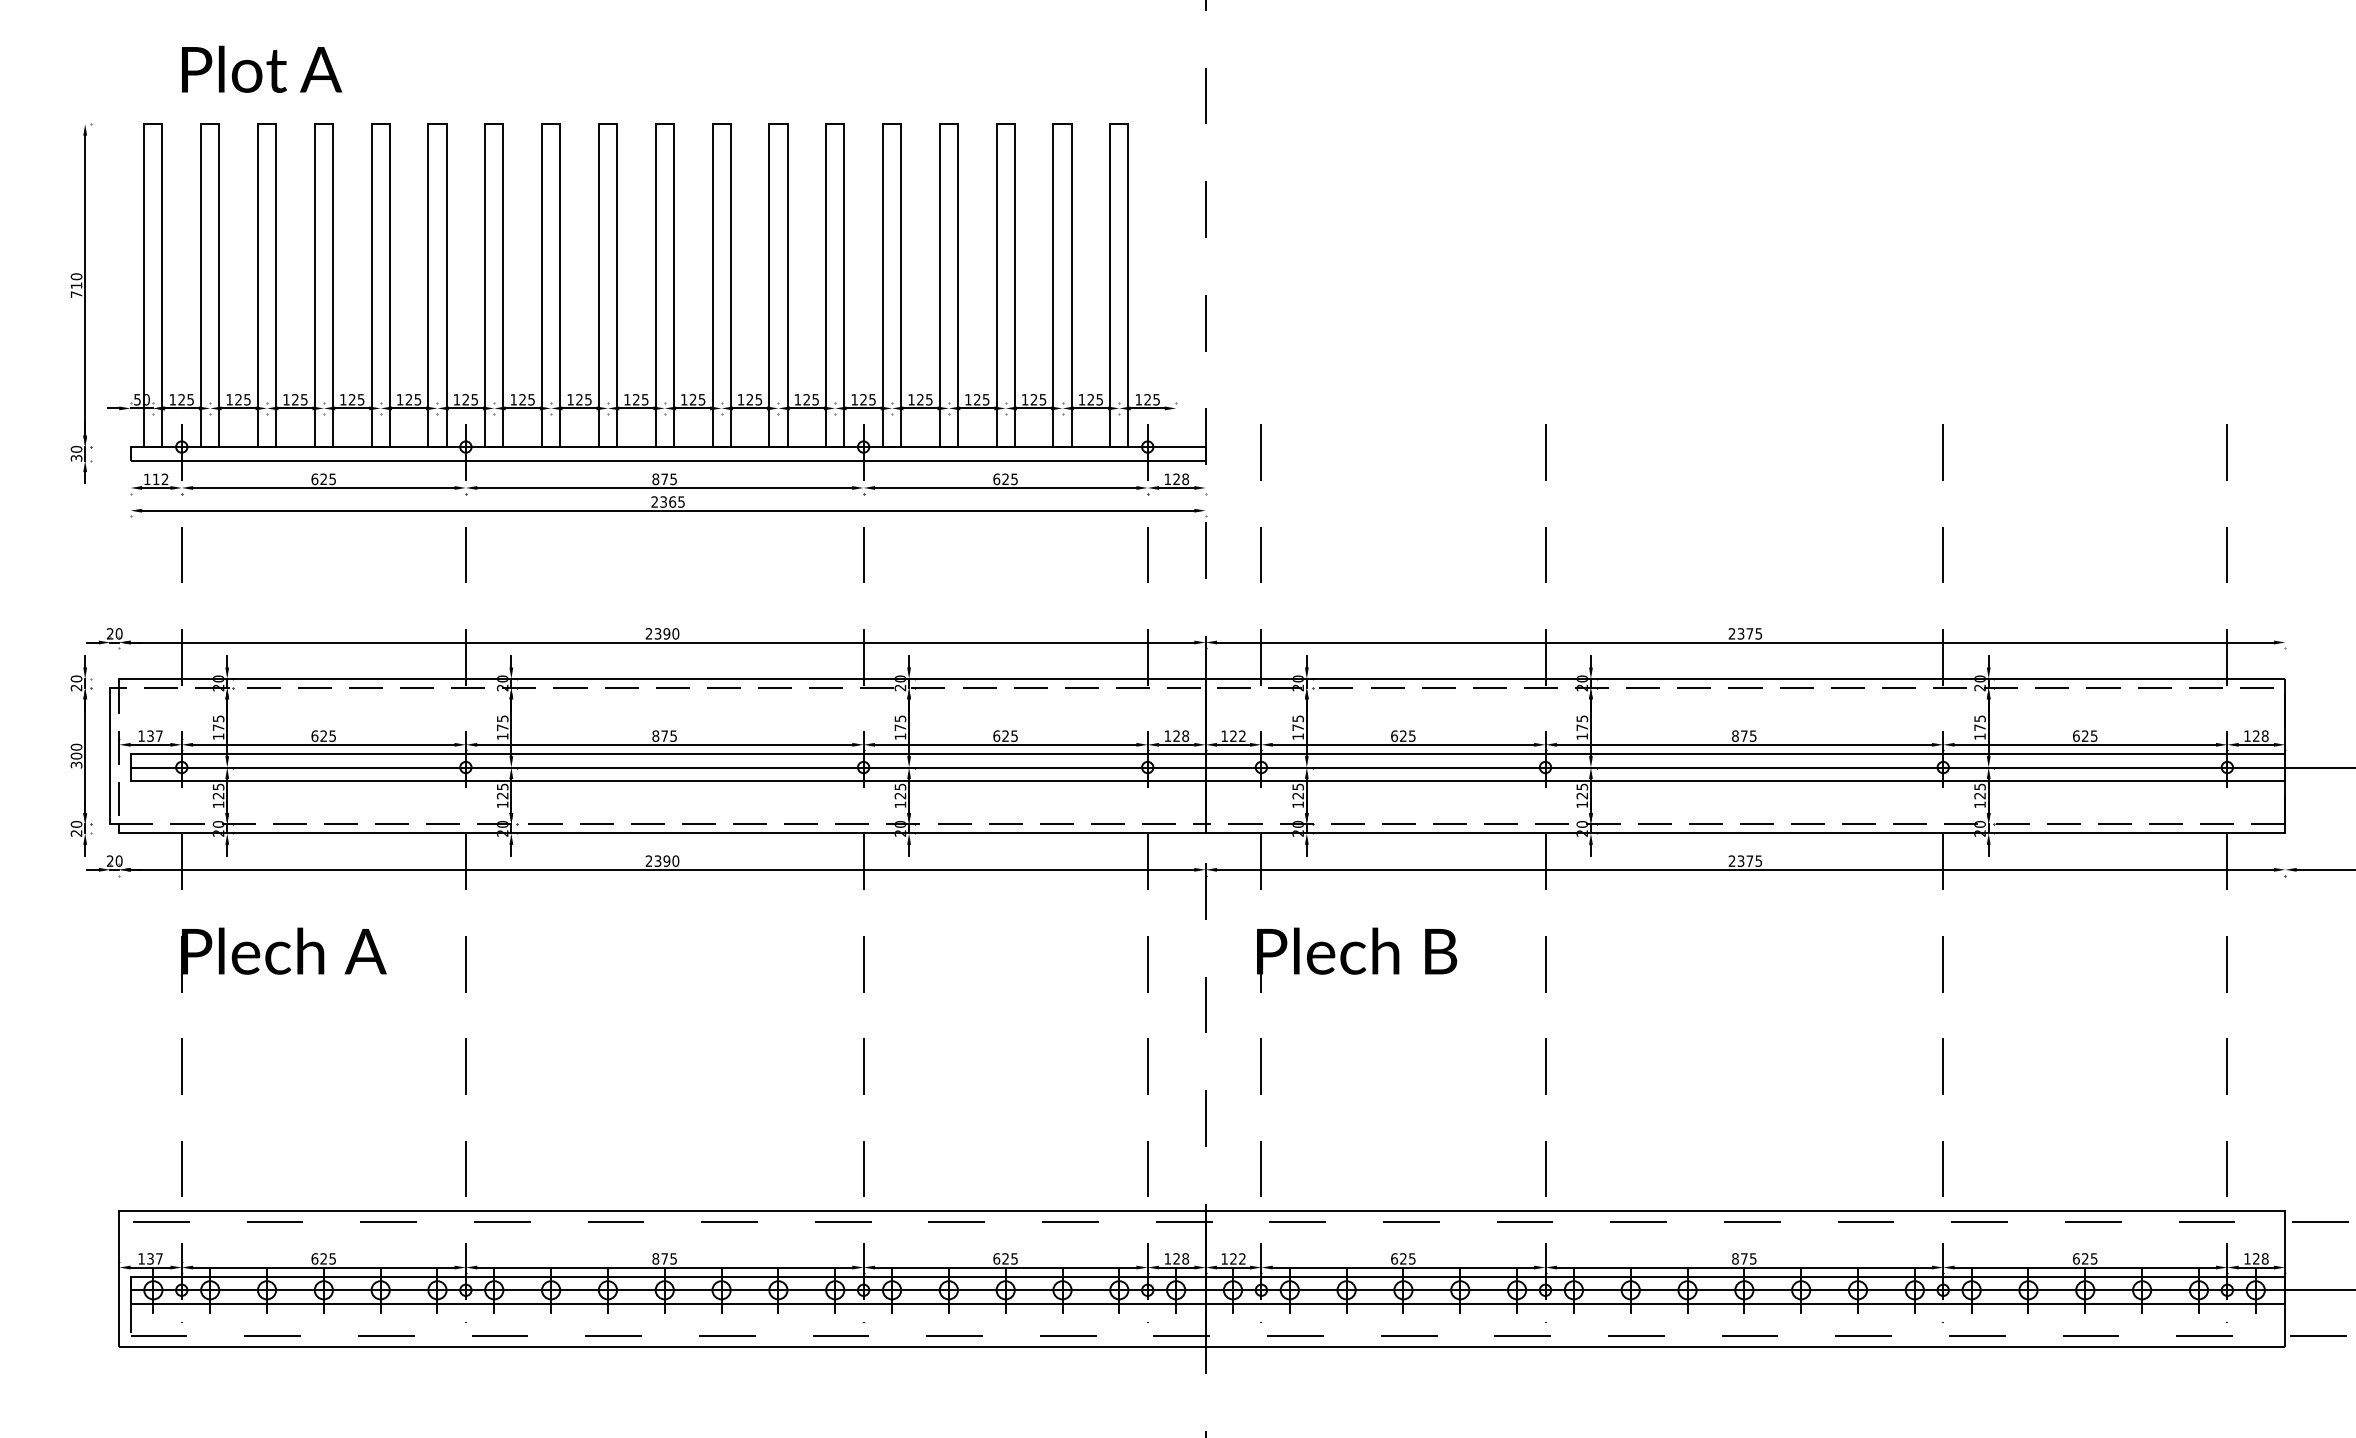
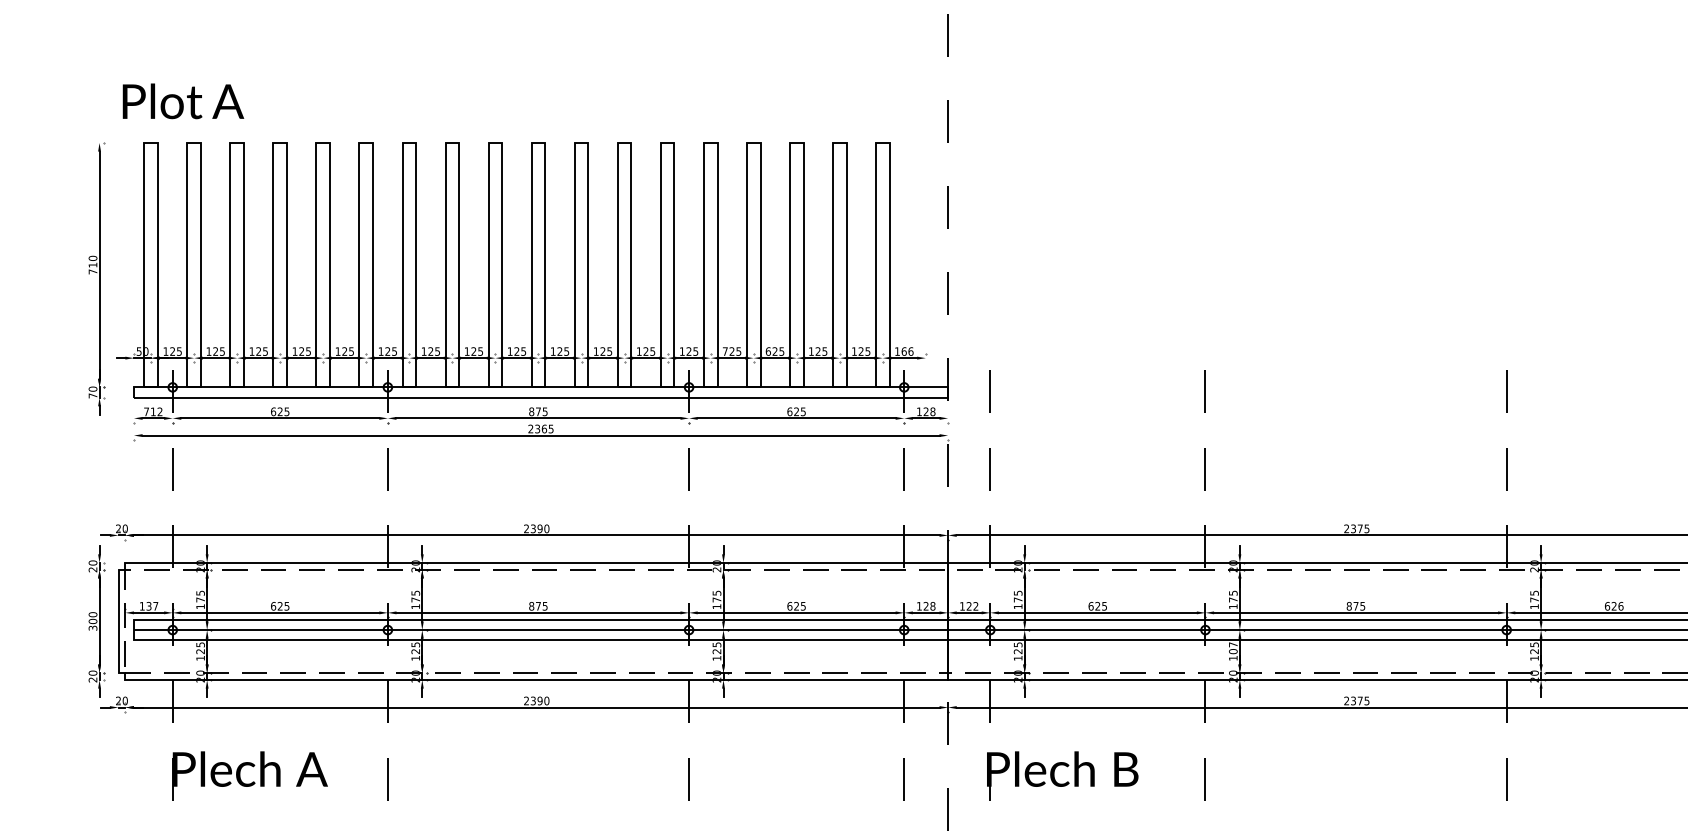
text: (262, 68) -> (183, 100), moved
text: (911, 399) -> (725, 351), 125 -> 725
text: (968, 399) -> (768, 351), 125 -> 625
text: (1152, 399) -> (907, 351), 125 -> 166
text: (76, 458) -> (92, 396), 30 -> 70
text: (147, 479) -> (146, 411), 112 -> 712
text: (2093, 735) -> (1620, 605), 625 -> 626
text: (1582, 791) -> (1233, 648), 125 -> 107

